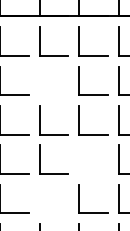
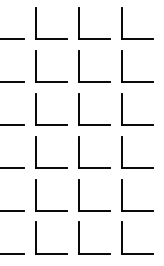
part: (40, 80) -> (36, 66), added
part: (79, 159) -> (79, 152), added
part: (40, 199) -> (36, 195), added

